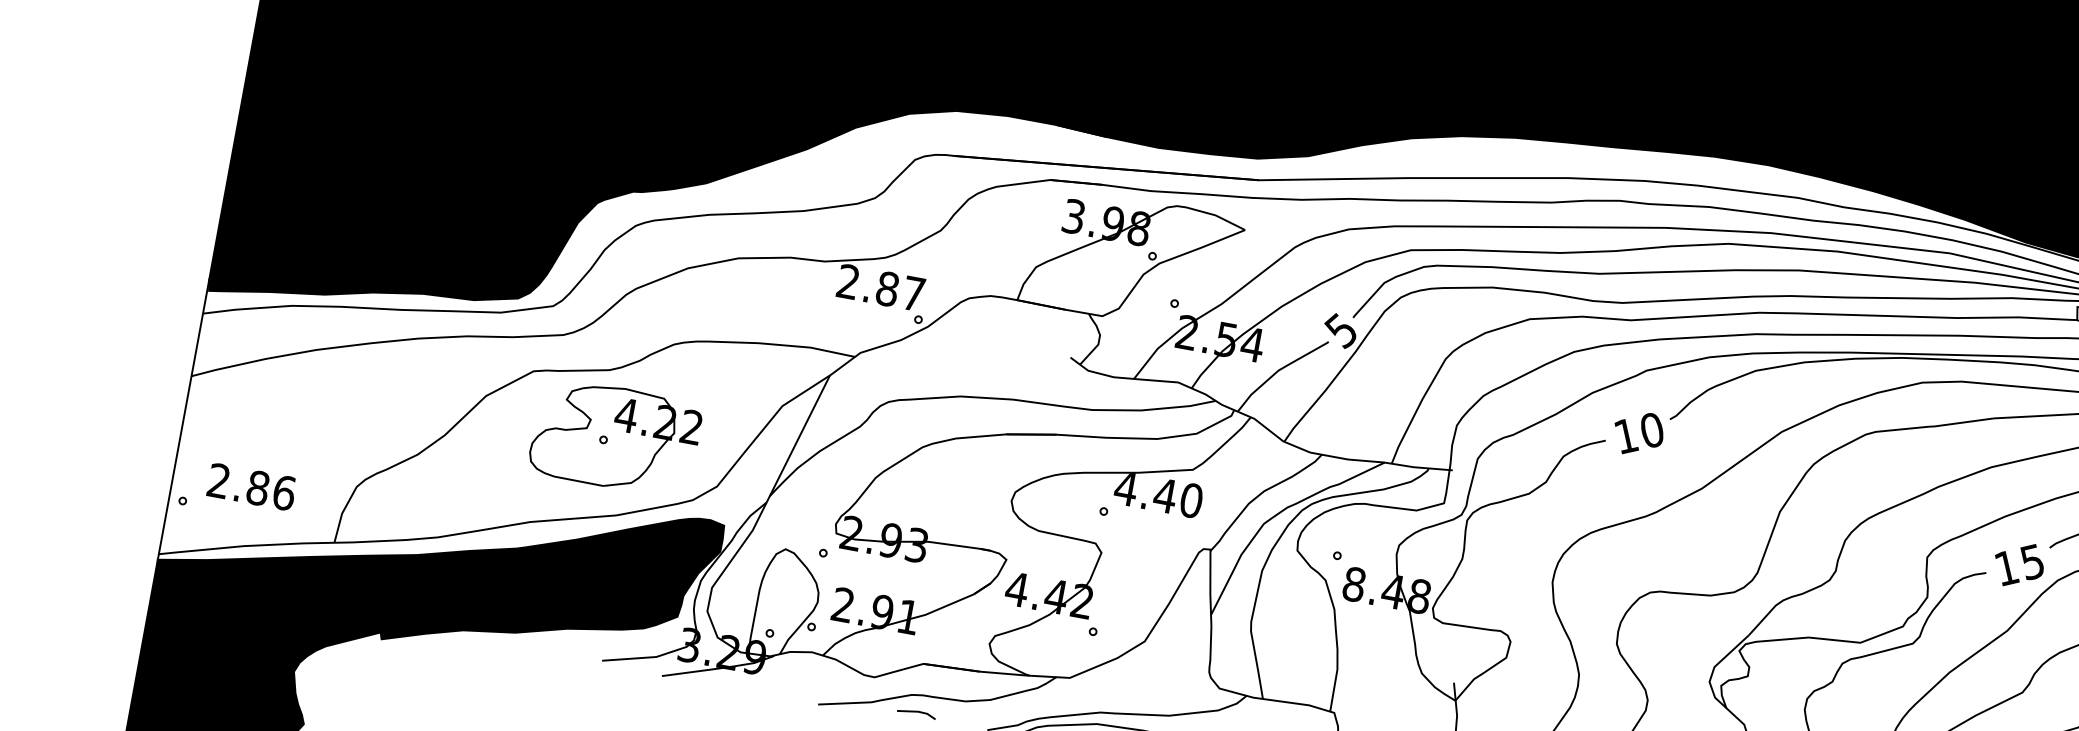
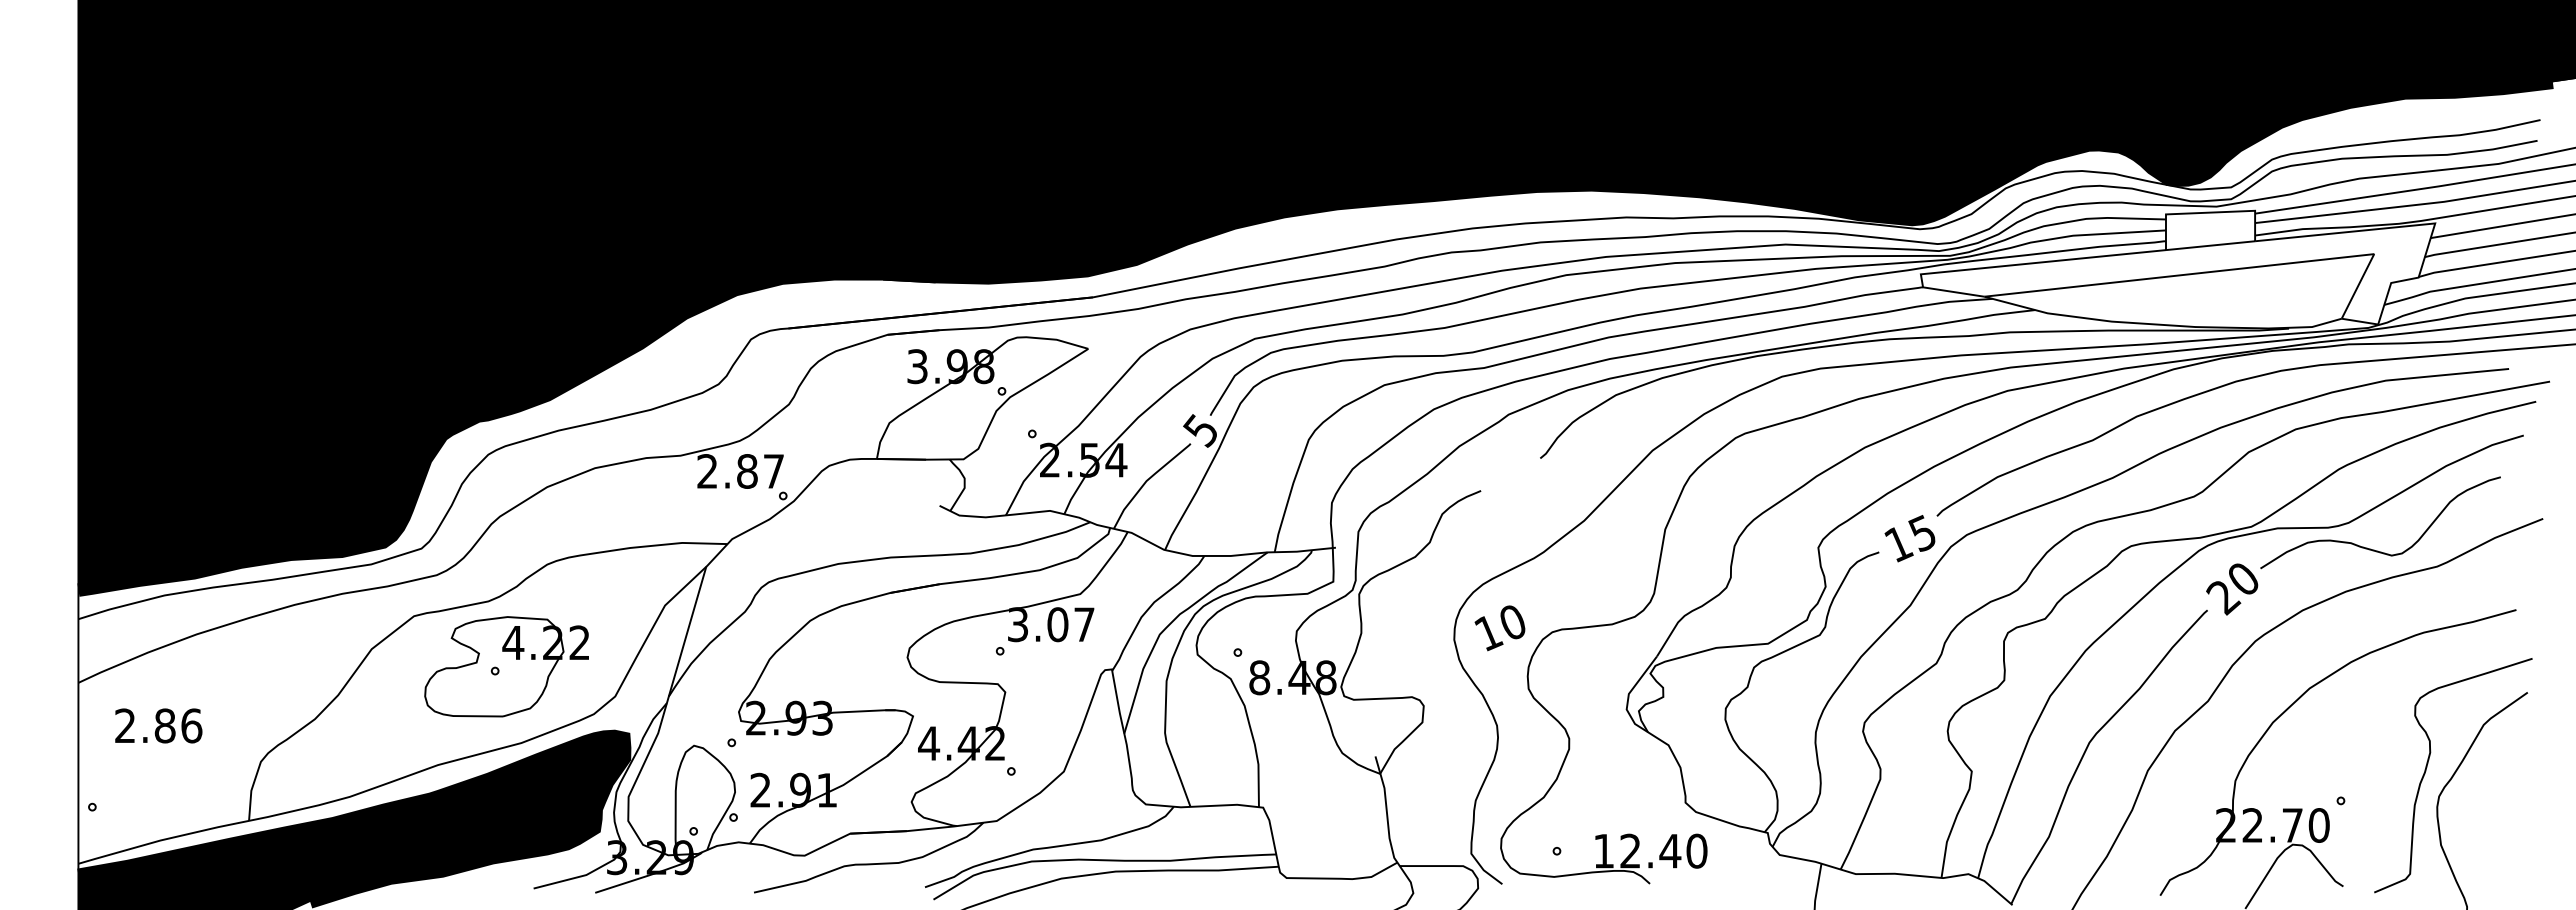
text: (1637, 433) -> (1499, 628), moved
text: (251, 486) -> (158, 725), moved
text: (1158, 494) -> (1050, 624), 4.40 -> 3.07
line: (916, 712) -> (852, 882), removed

